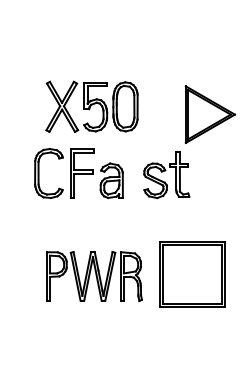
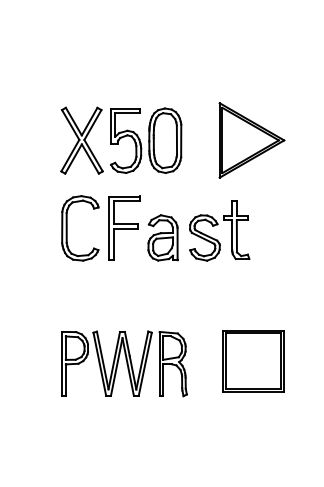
part: (209, 114) -> (250, 140), moved
part: (78, 173) -> (119, 228), moved
part: (192, 274) -> (253, 361), size x0.71

